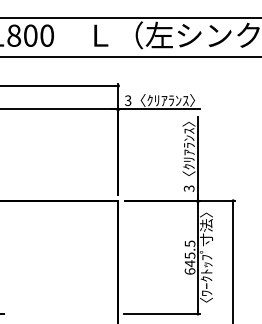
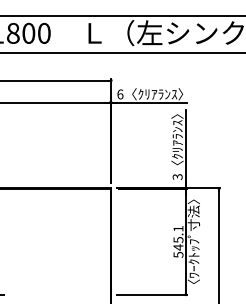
text: (128, 100) -> (120, 94), 3 -> 6
text: (190, 257) -> (178, 241), 645.5 -> 545.1

